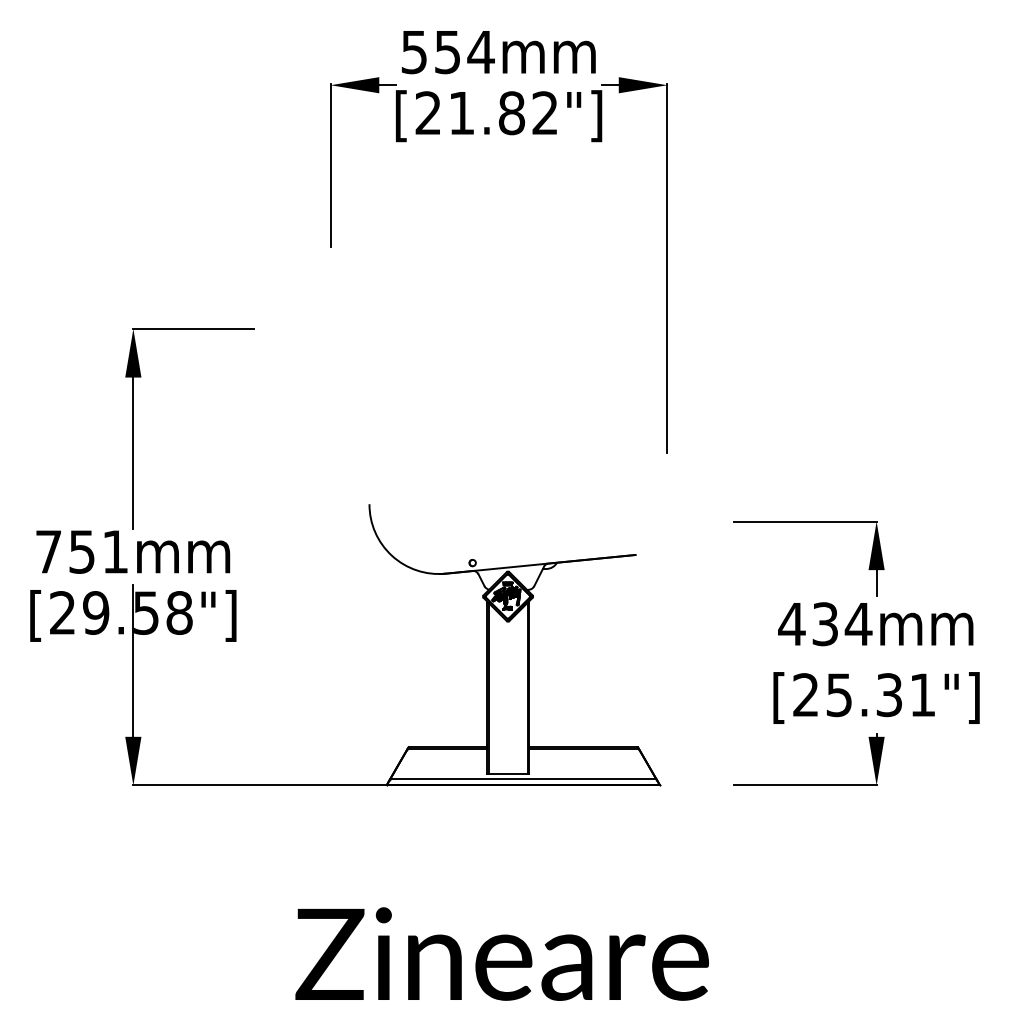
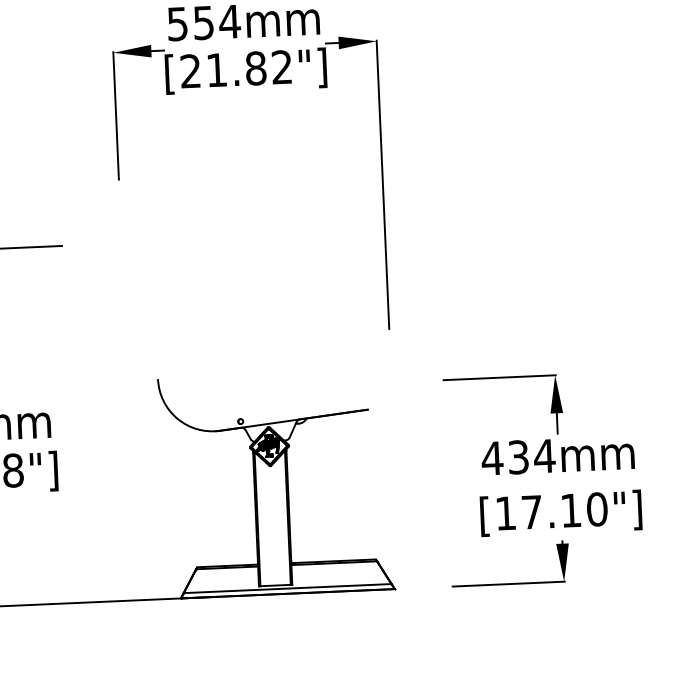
text: (864, 695) -> (551, 511), [25.31"] -> [17.10"]

